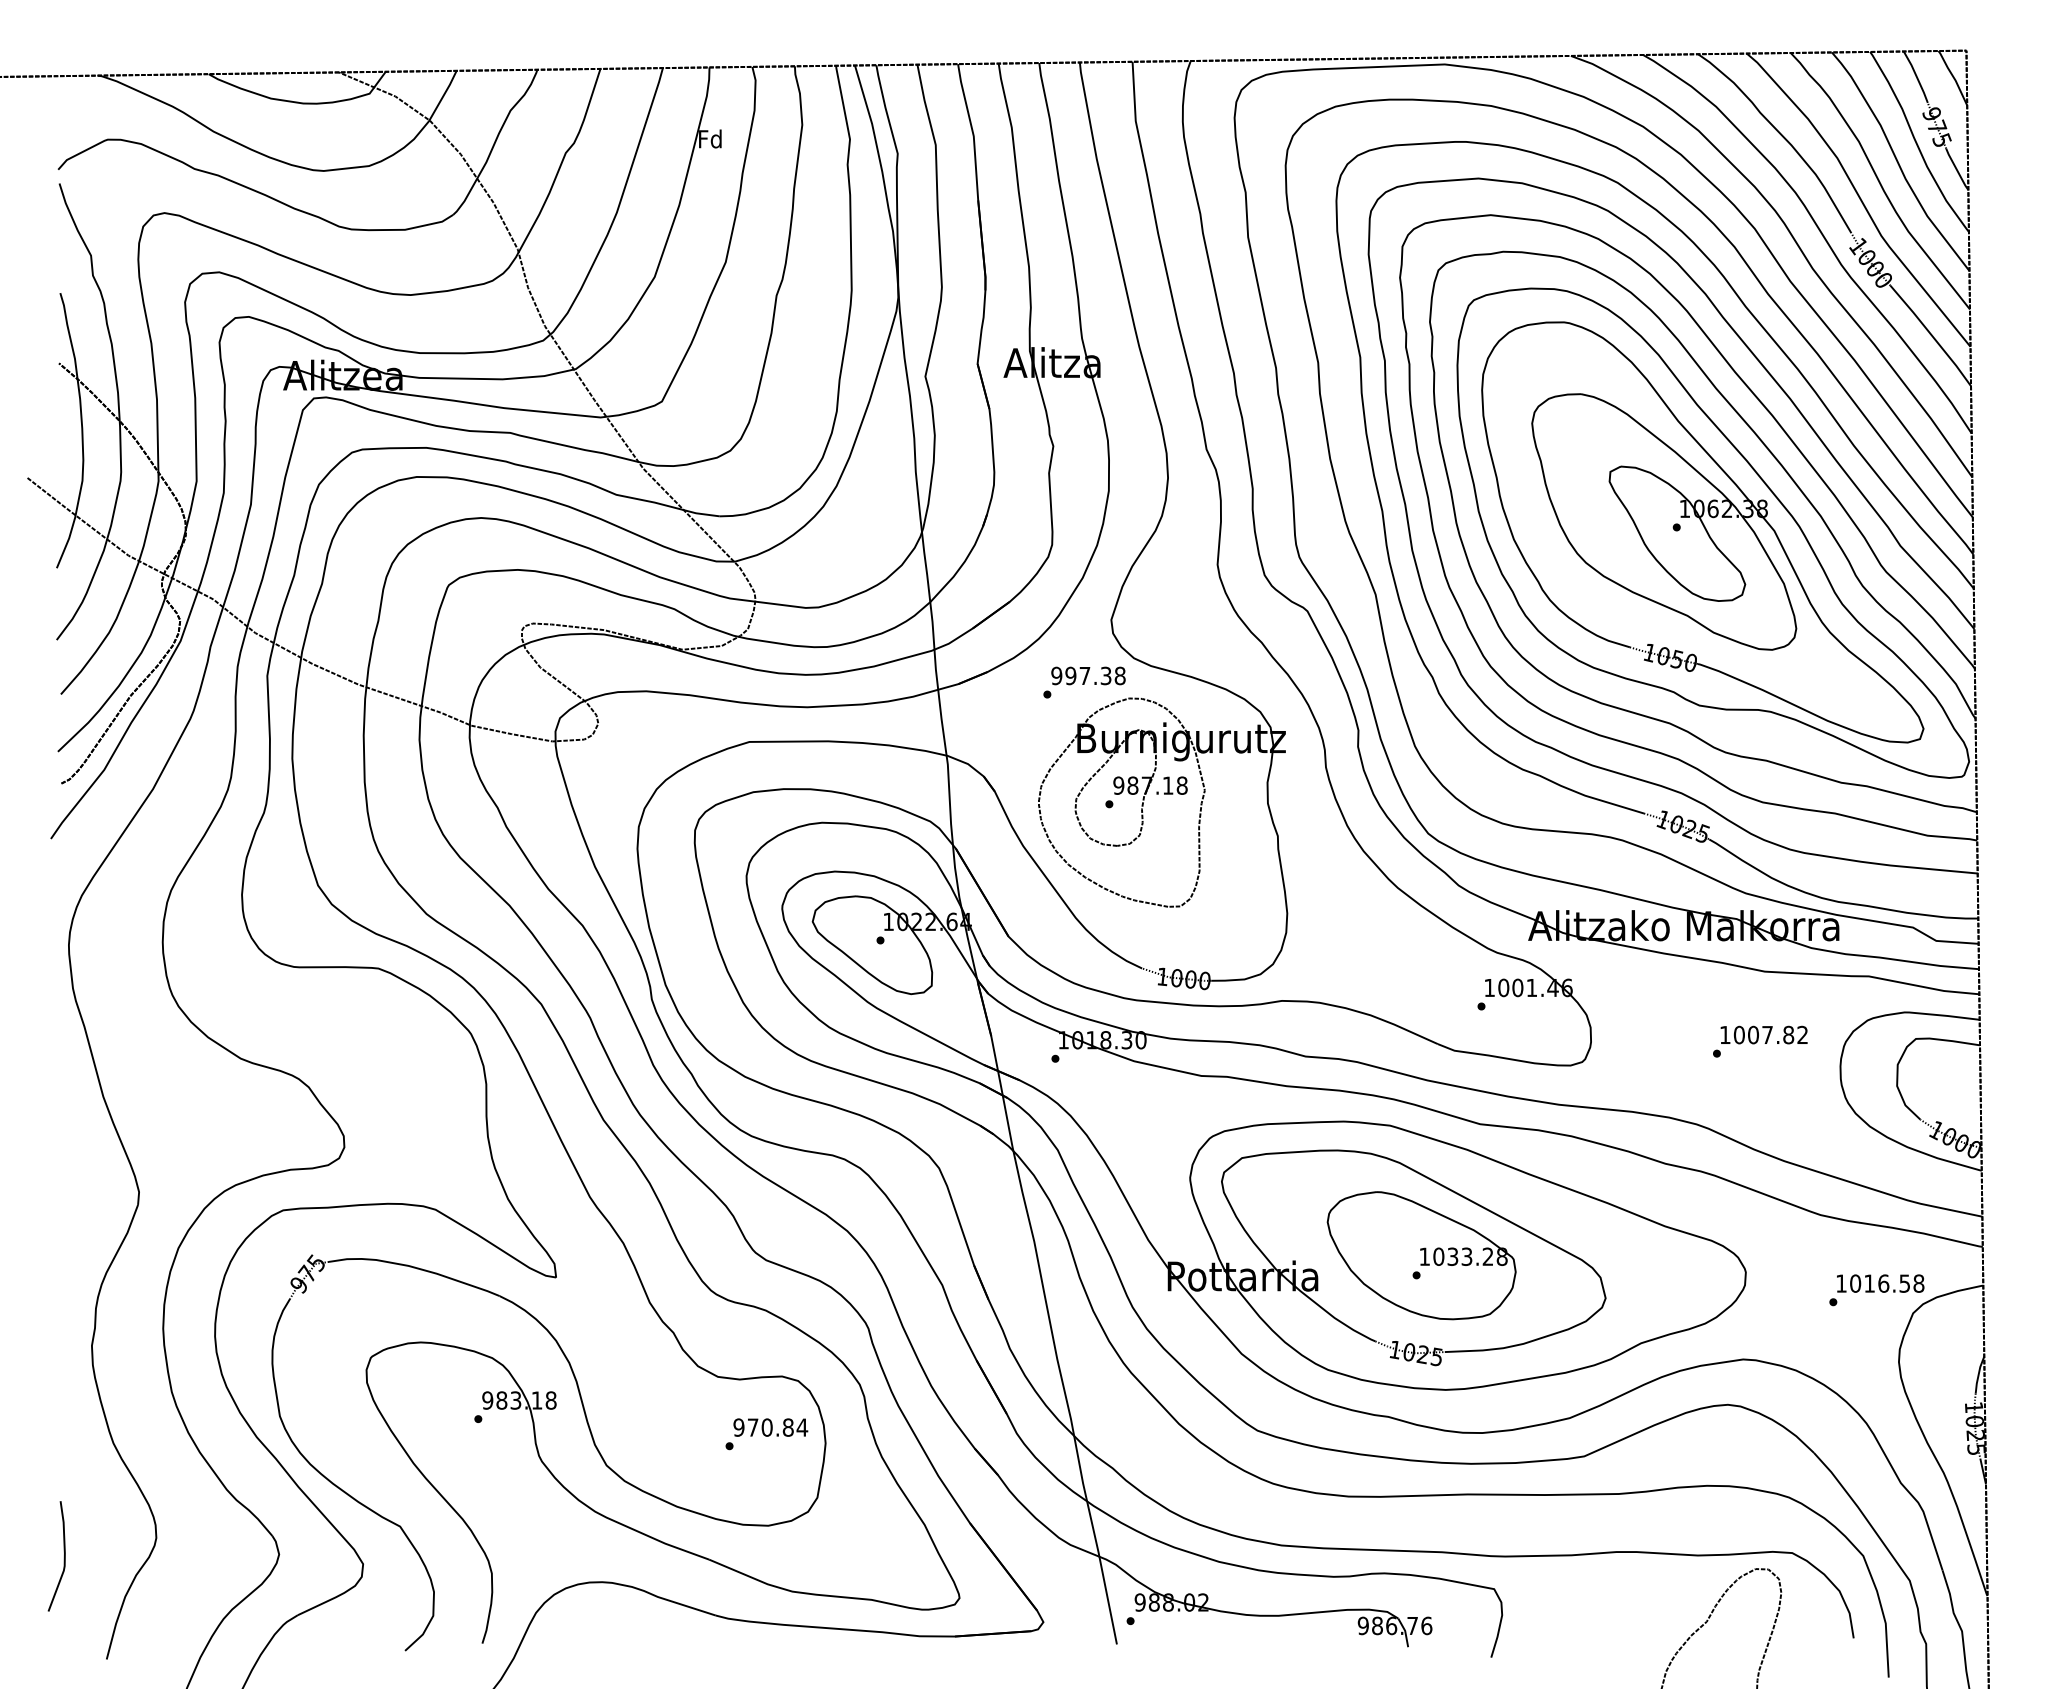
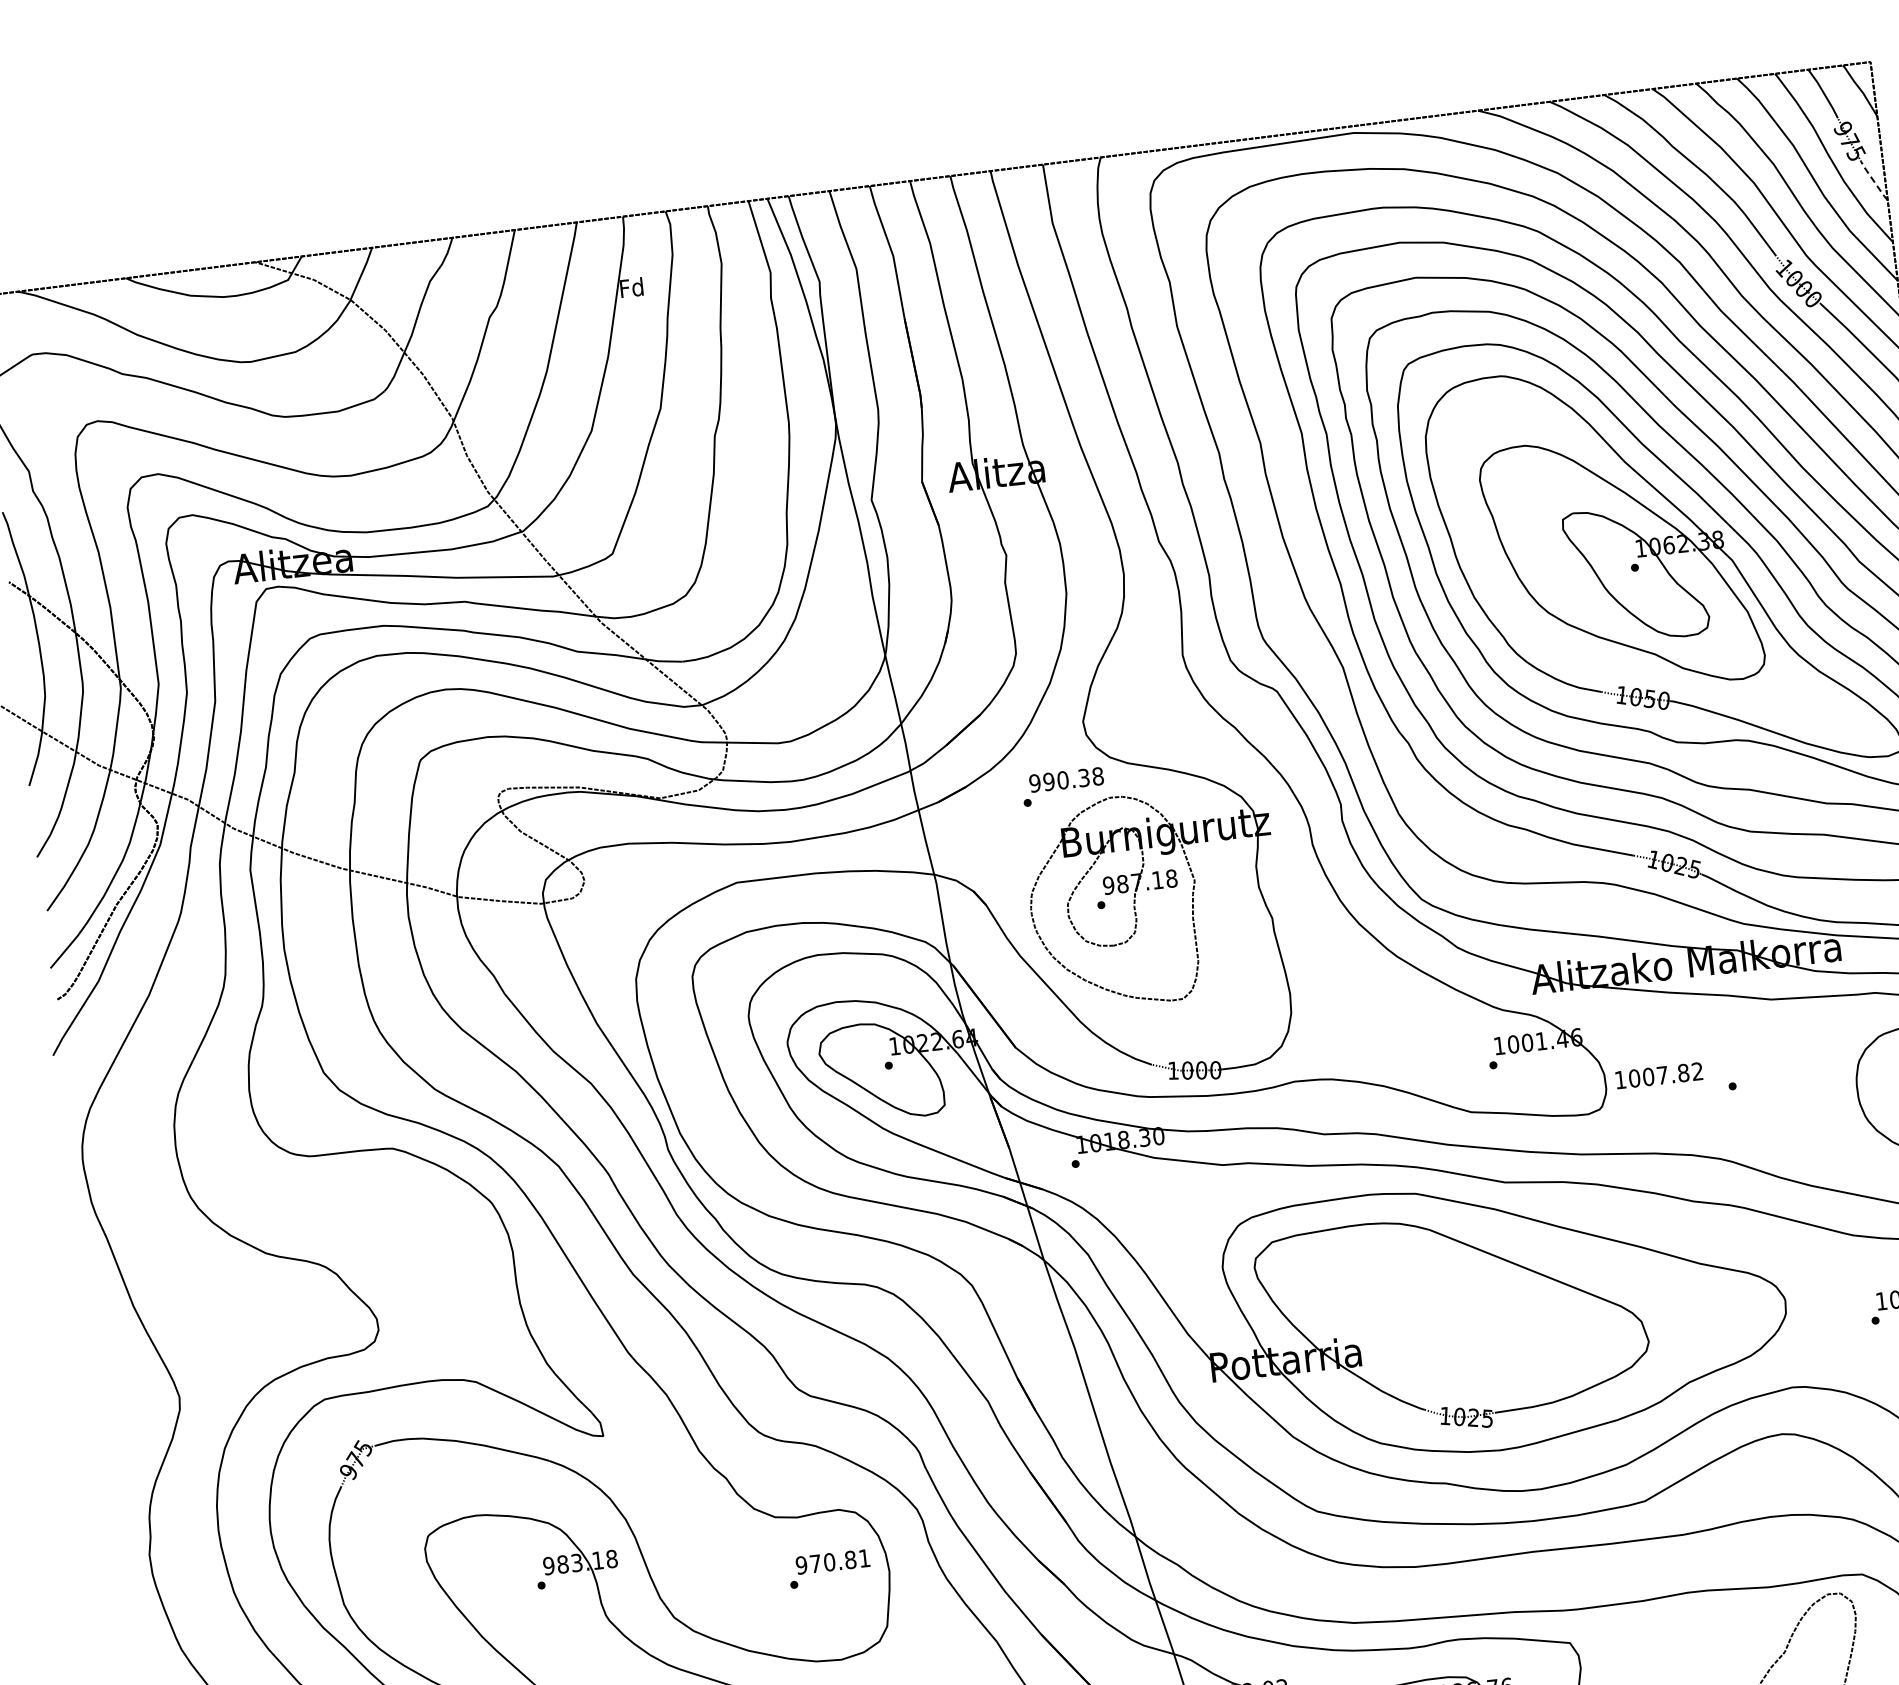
line: (1956, 169) -> (1873, 181), solid -> dashed
text: (1084, 675) -> (1062, 779), 997.38 -> 990.38
text: (1763, 1034) -> (1658, 1075), moved
part: (1421, 1255) -> (1461, 1319), removed
text: (802, 1427) -> (864, 1558), 970.84 -> 970.81

